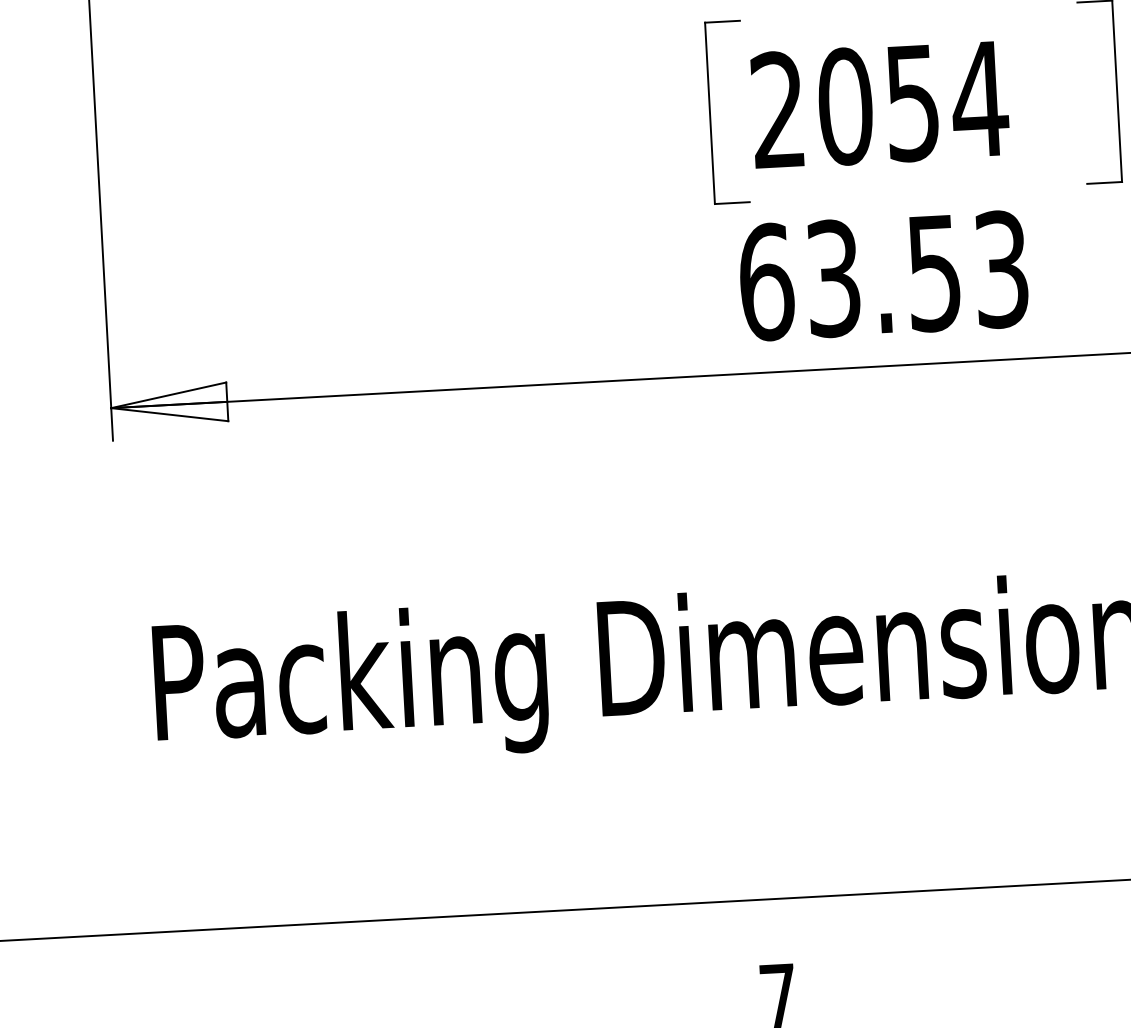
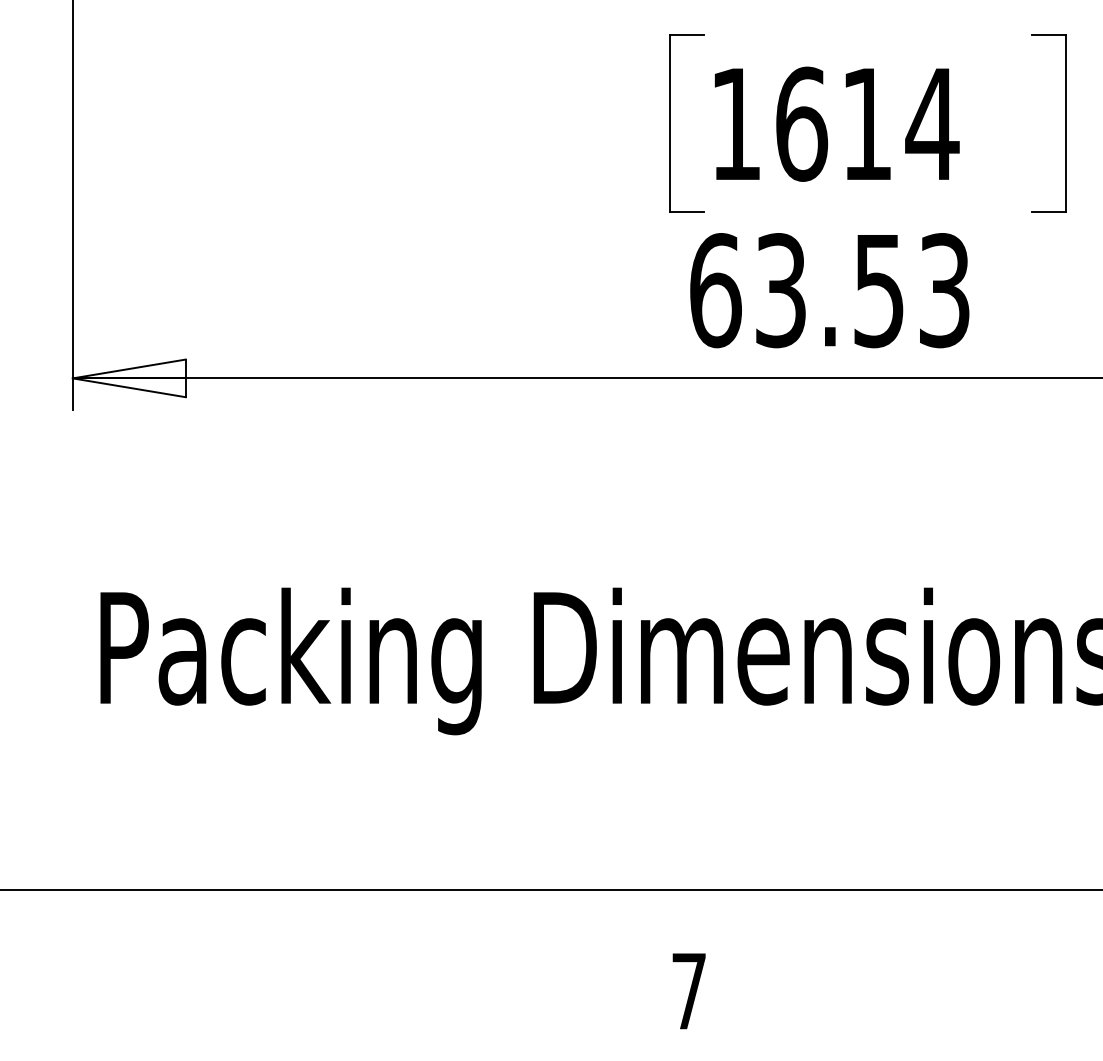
text: (845, 105) -> (801, 123), 2054 -> 1614

